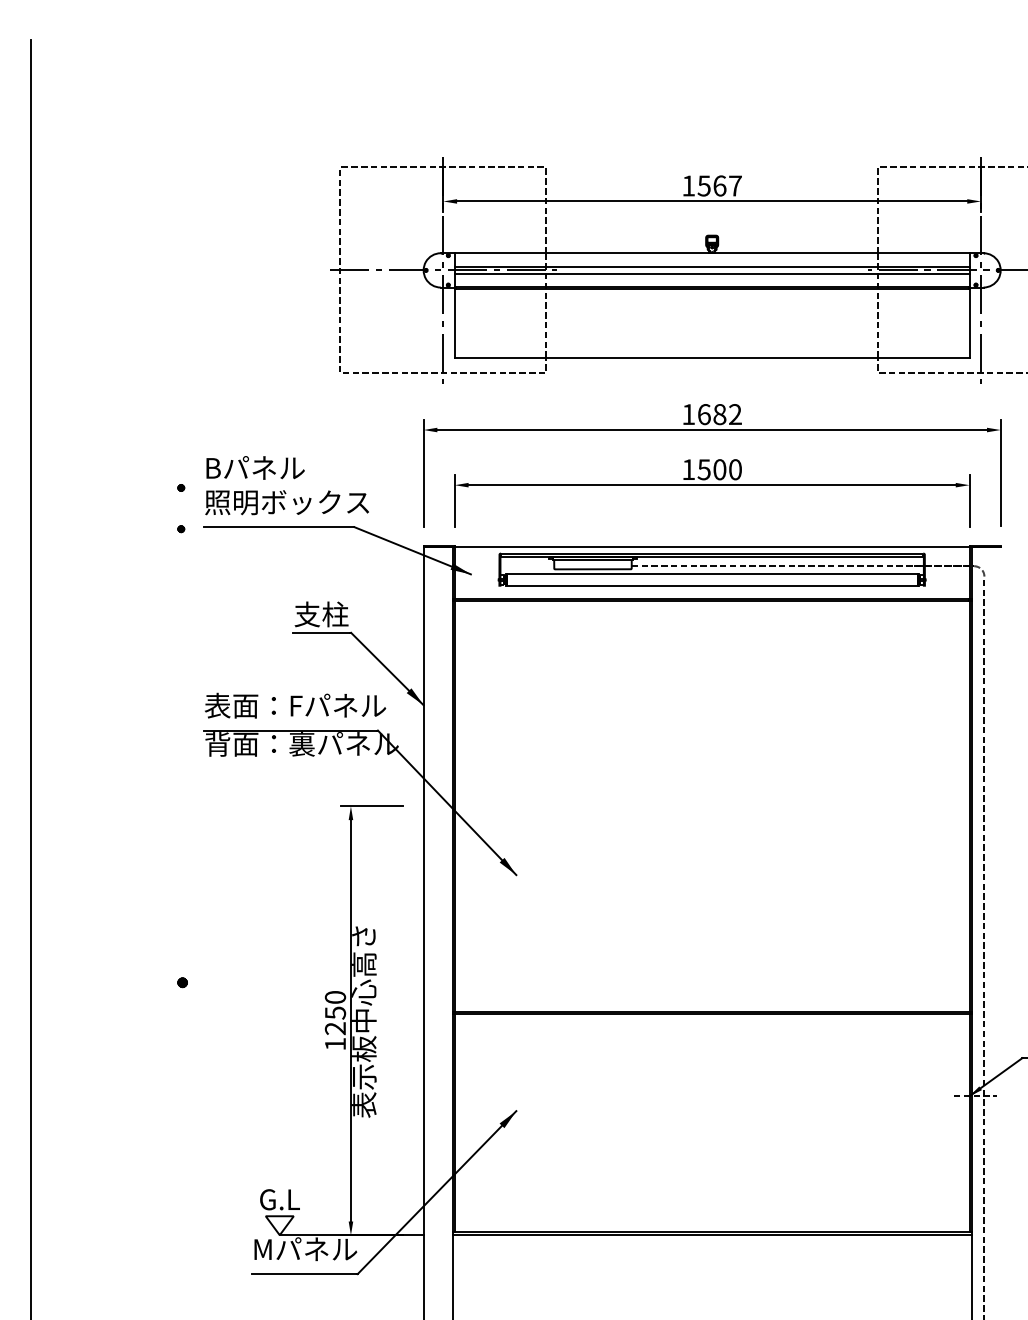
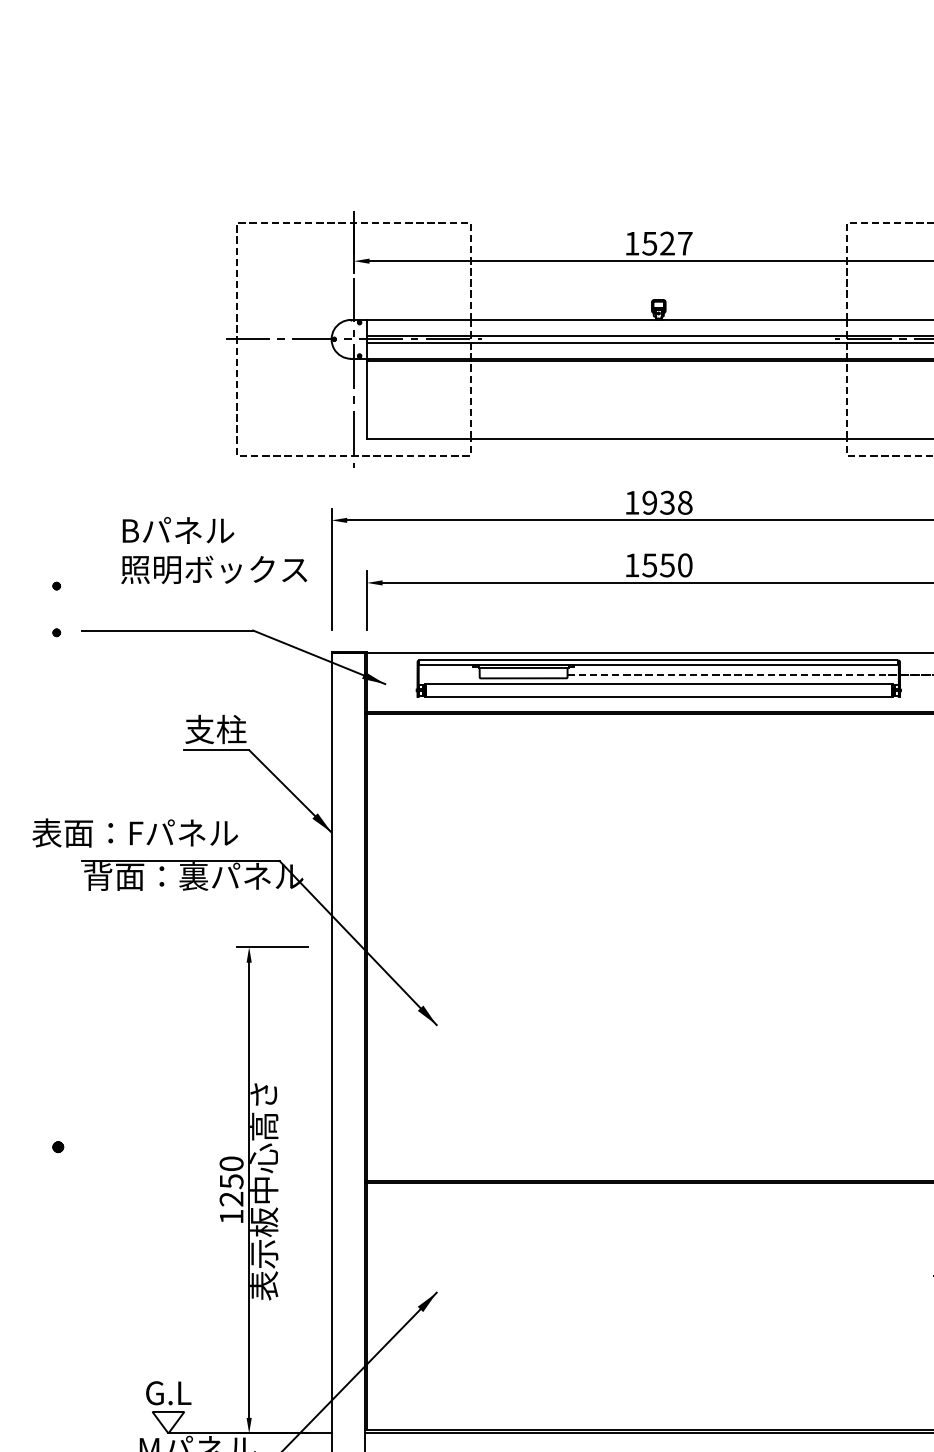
text: (719, 185) -> (667, 243), 1567 -> 1527
text: (719, 414) -> (667, 502), 1682 -> 1938
text: (719, 469) -> (667, 565), 1500 -> 1550
text: (286, 485) -> (213, 550), moved
text: (295, 705) -> (135, 832), moved

